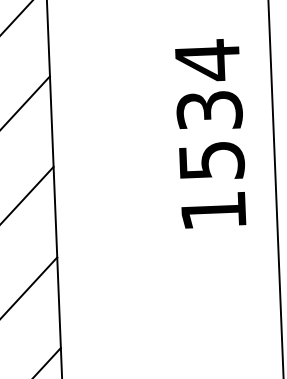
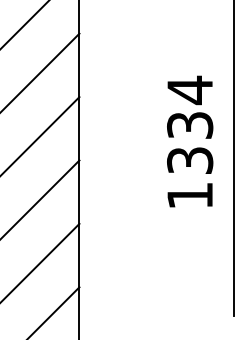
text: (210, 160) -> (189, 160), 1534 -> 1334

